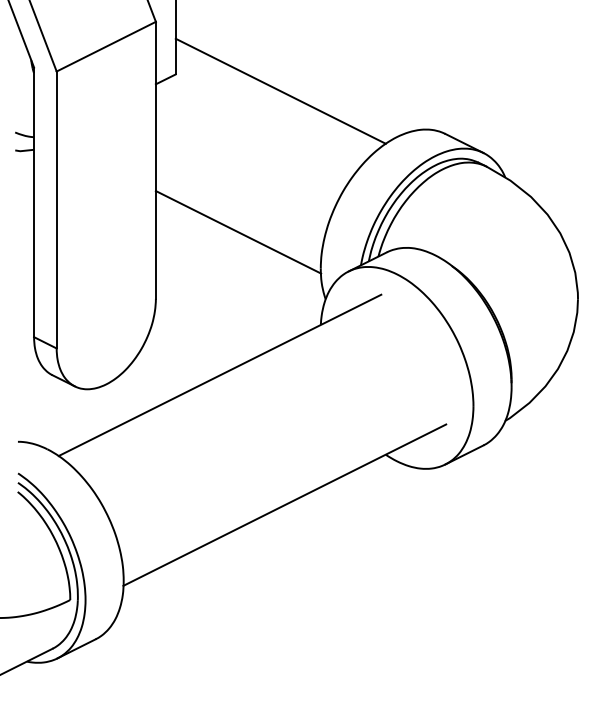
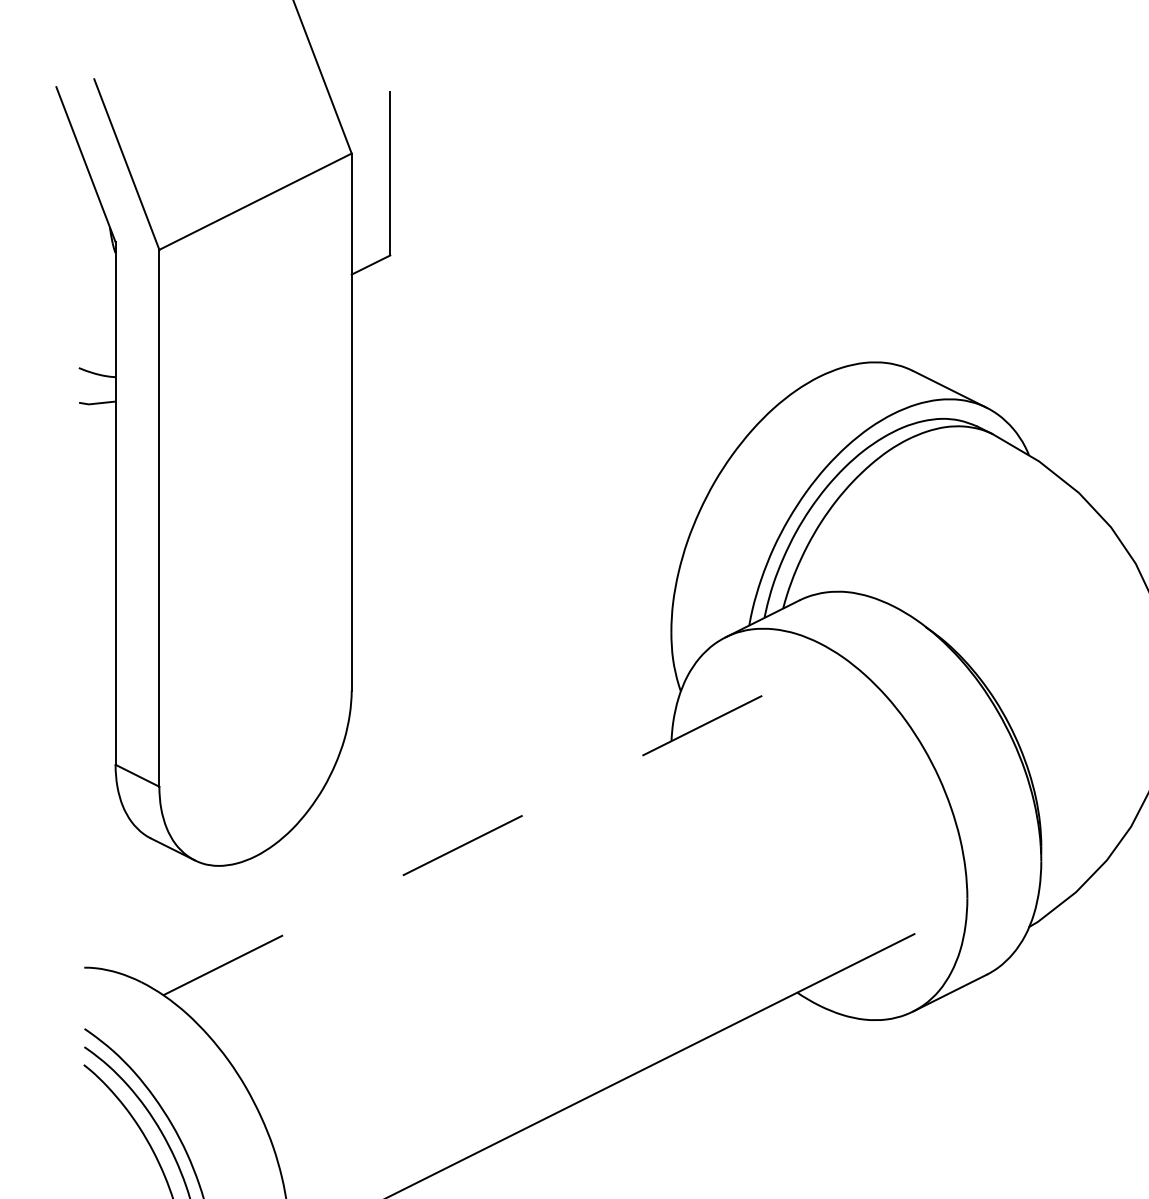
line: (280, 90) -> (593, 286), removed
line: (238, 232) -> (511, 561), removed
line: (220, 375) -> (476, 839), solid -> dashed

